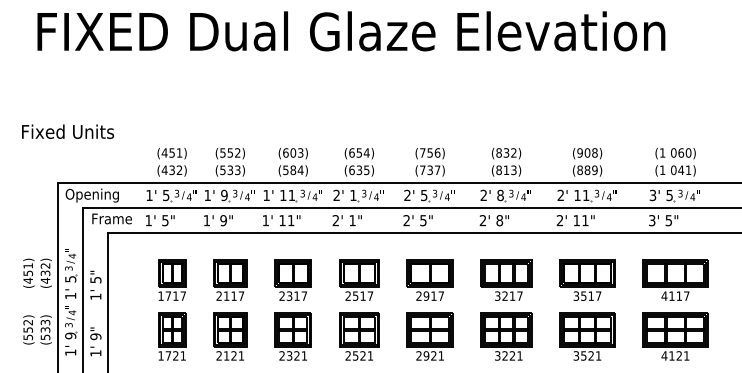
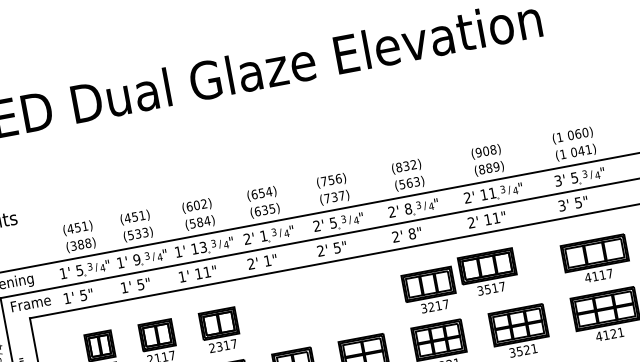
text: (229, 152) -> (134, 216), (552) -> (451)
text: (300, 153) -> (204, 204), (603) -> (602)
text: (171, 170) -> (80, 244), (432) -> (388)
text: (502, 170) -> (405, 184), (813) -> (563)
text: (291, 195) -> (202, 247), 11 -> 13
text: (223, 220) -> (140, 284), 9" -> 5"
part: (359, 279) -> (285, 317), removed
part: (429, 279) -> (354, 304), removed
part: (587, 279) -> (488, 272), moved

